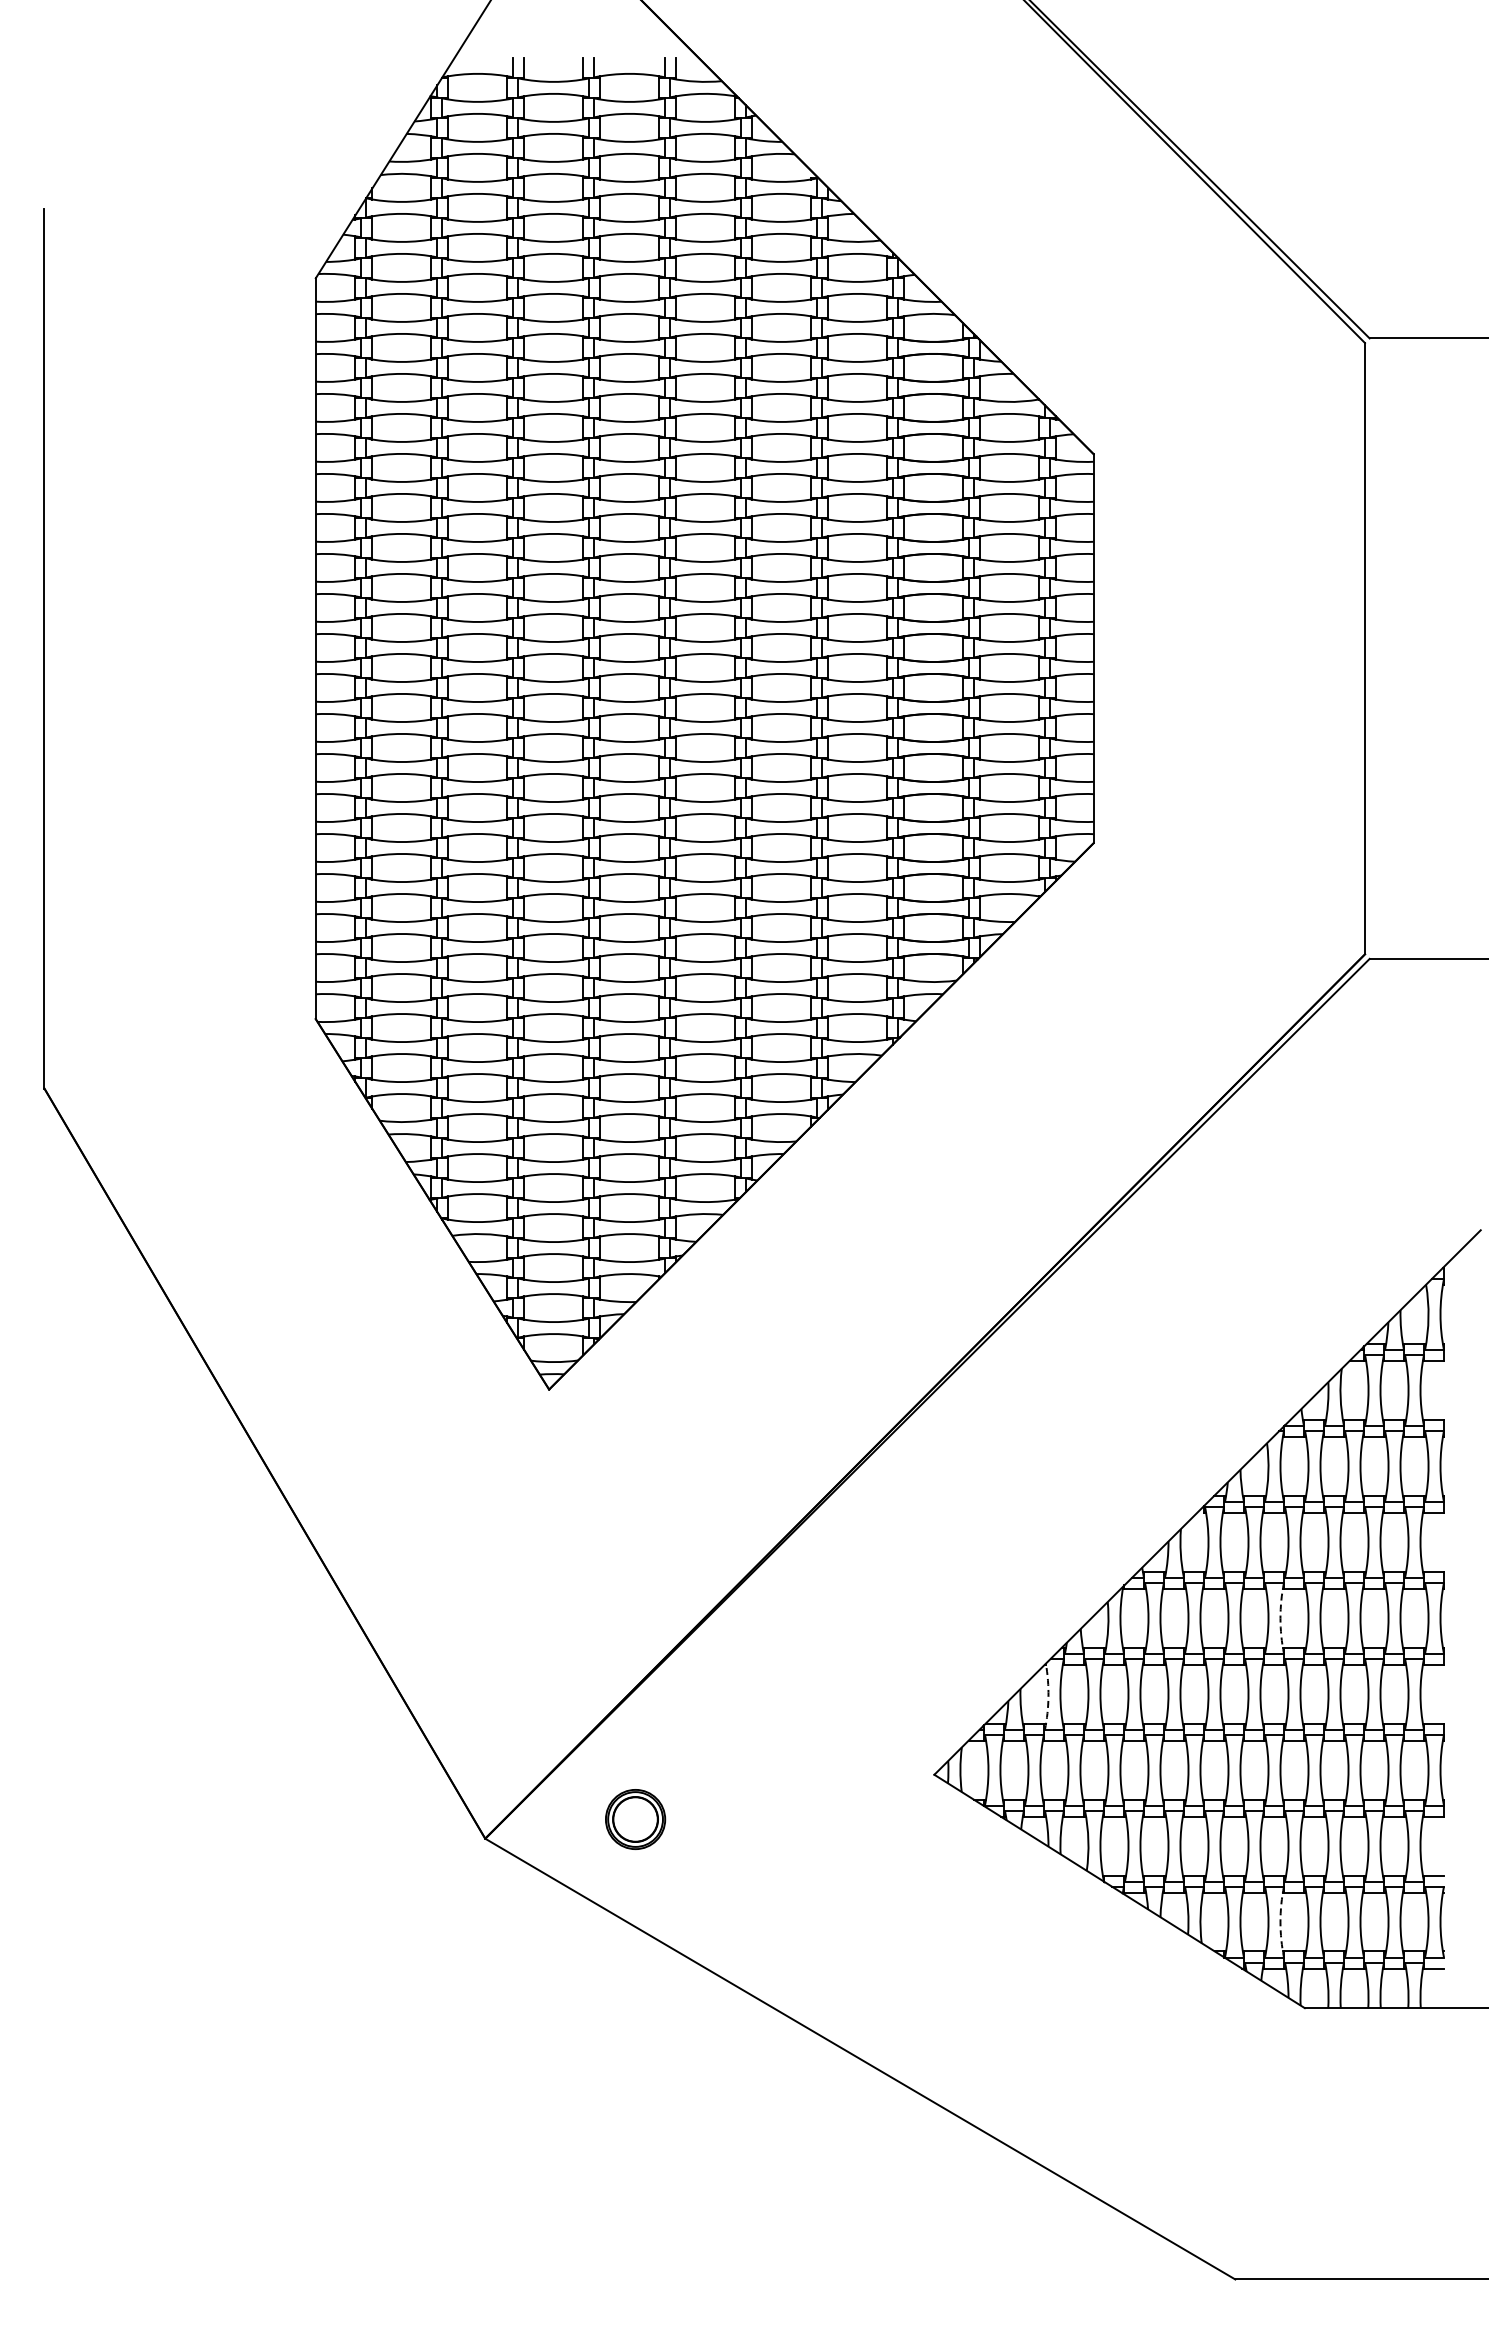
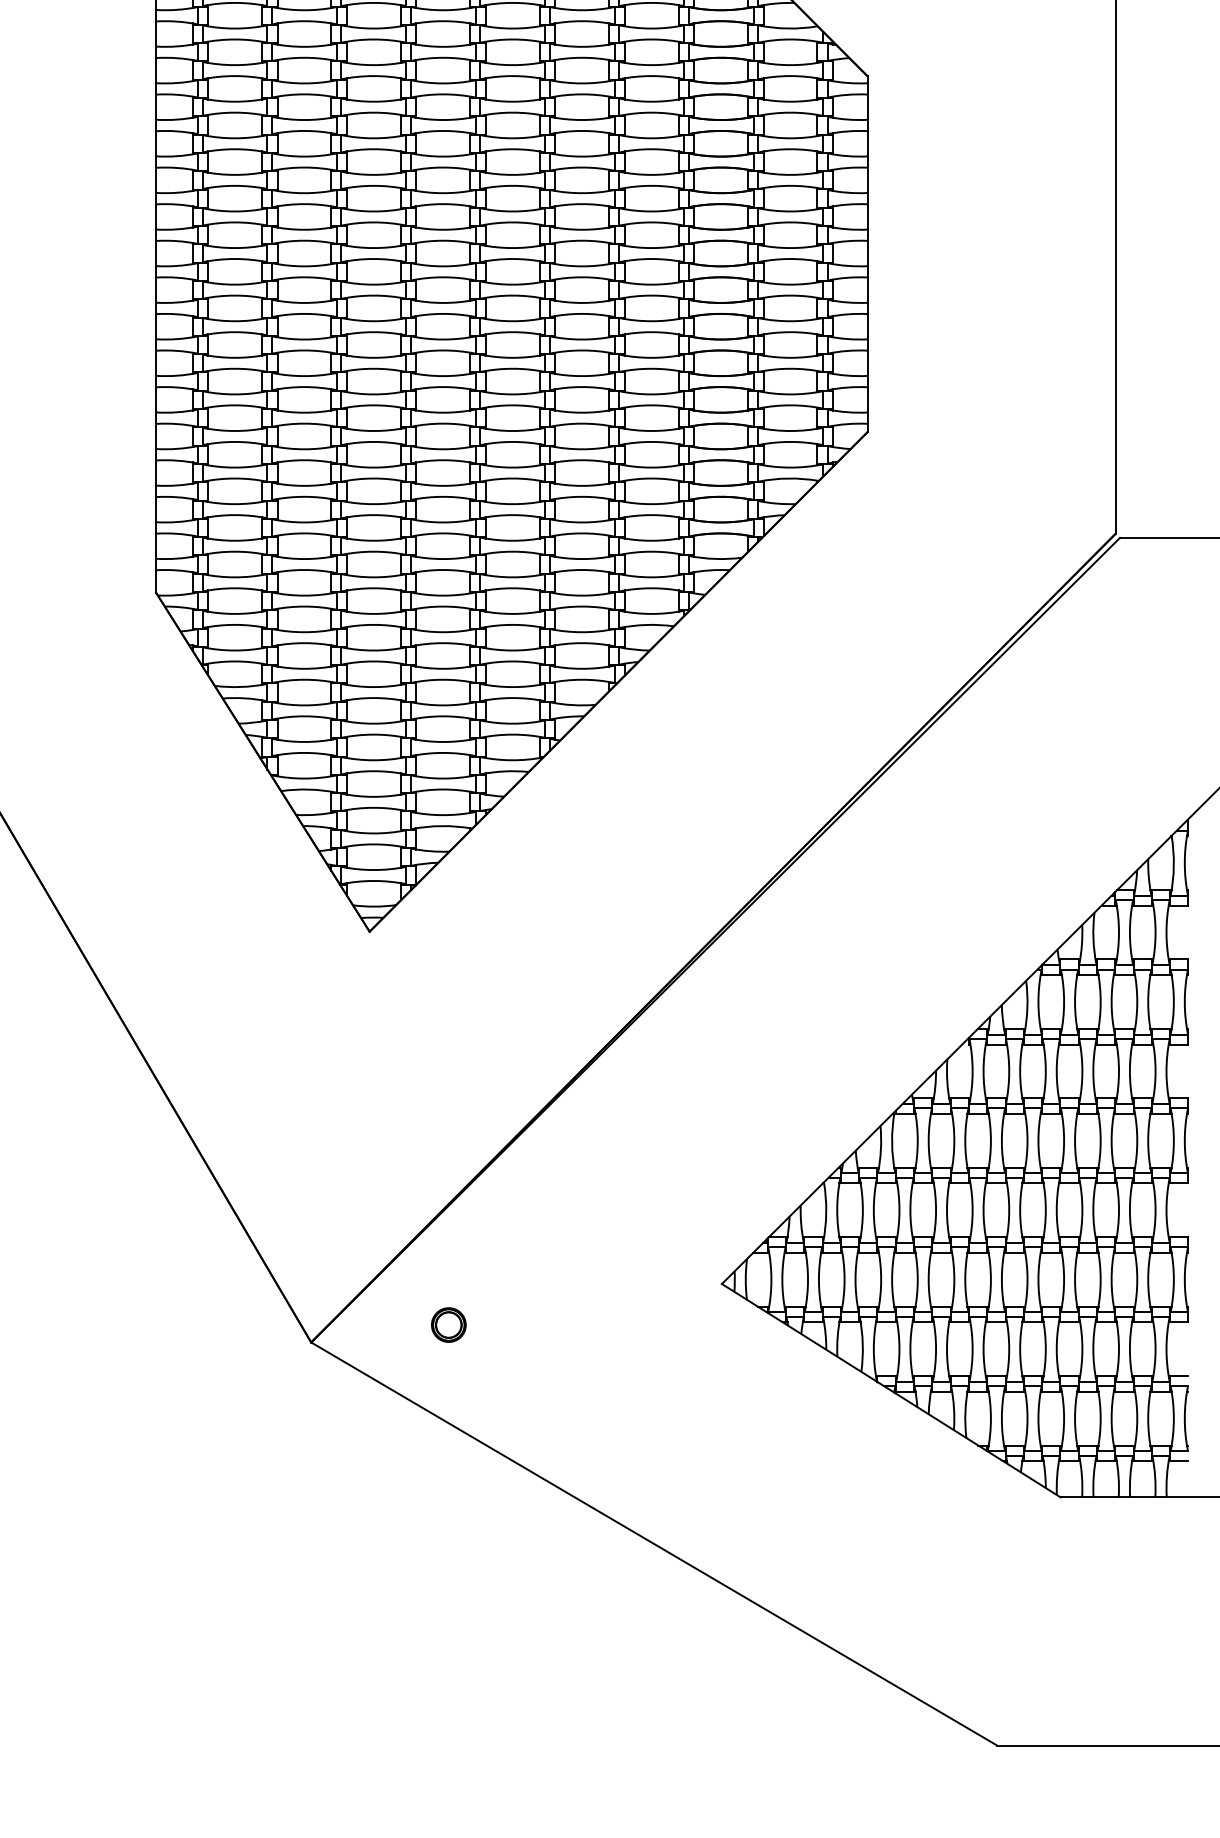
arc: (1280, 1618) -> (1038, 1141), dashed -> solid
arc: (1048, 1696) -> (826, 1212), dashed -> solid
part: (635, 1819) -> (448, 1324), size x0.62
arc: (1280, 1922) -> (1038, 1419), dashed -> solid

